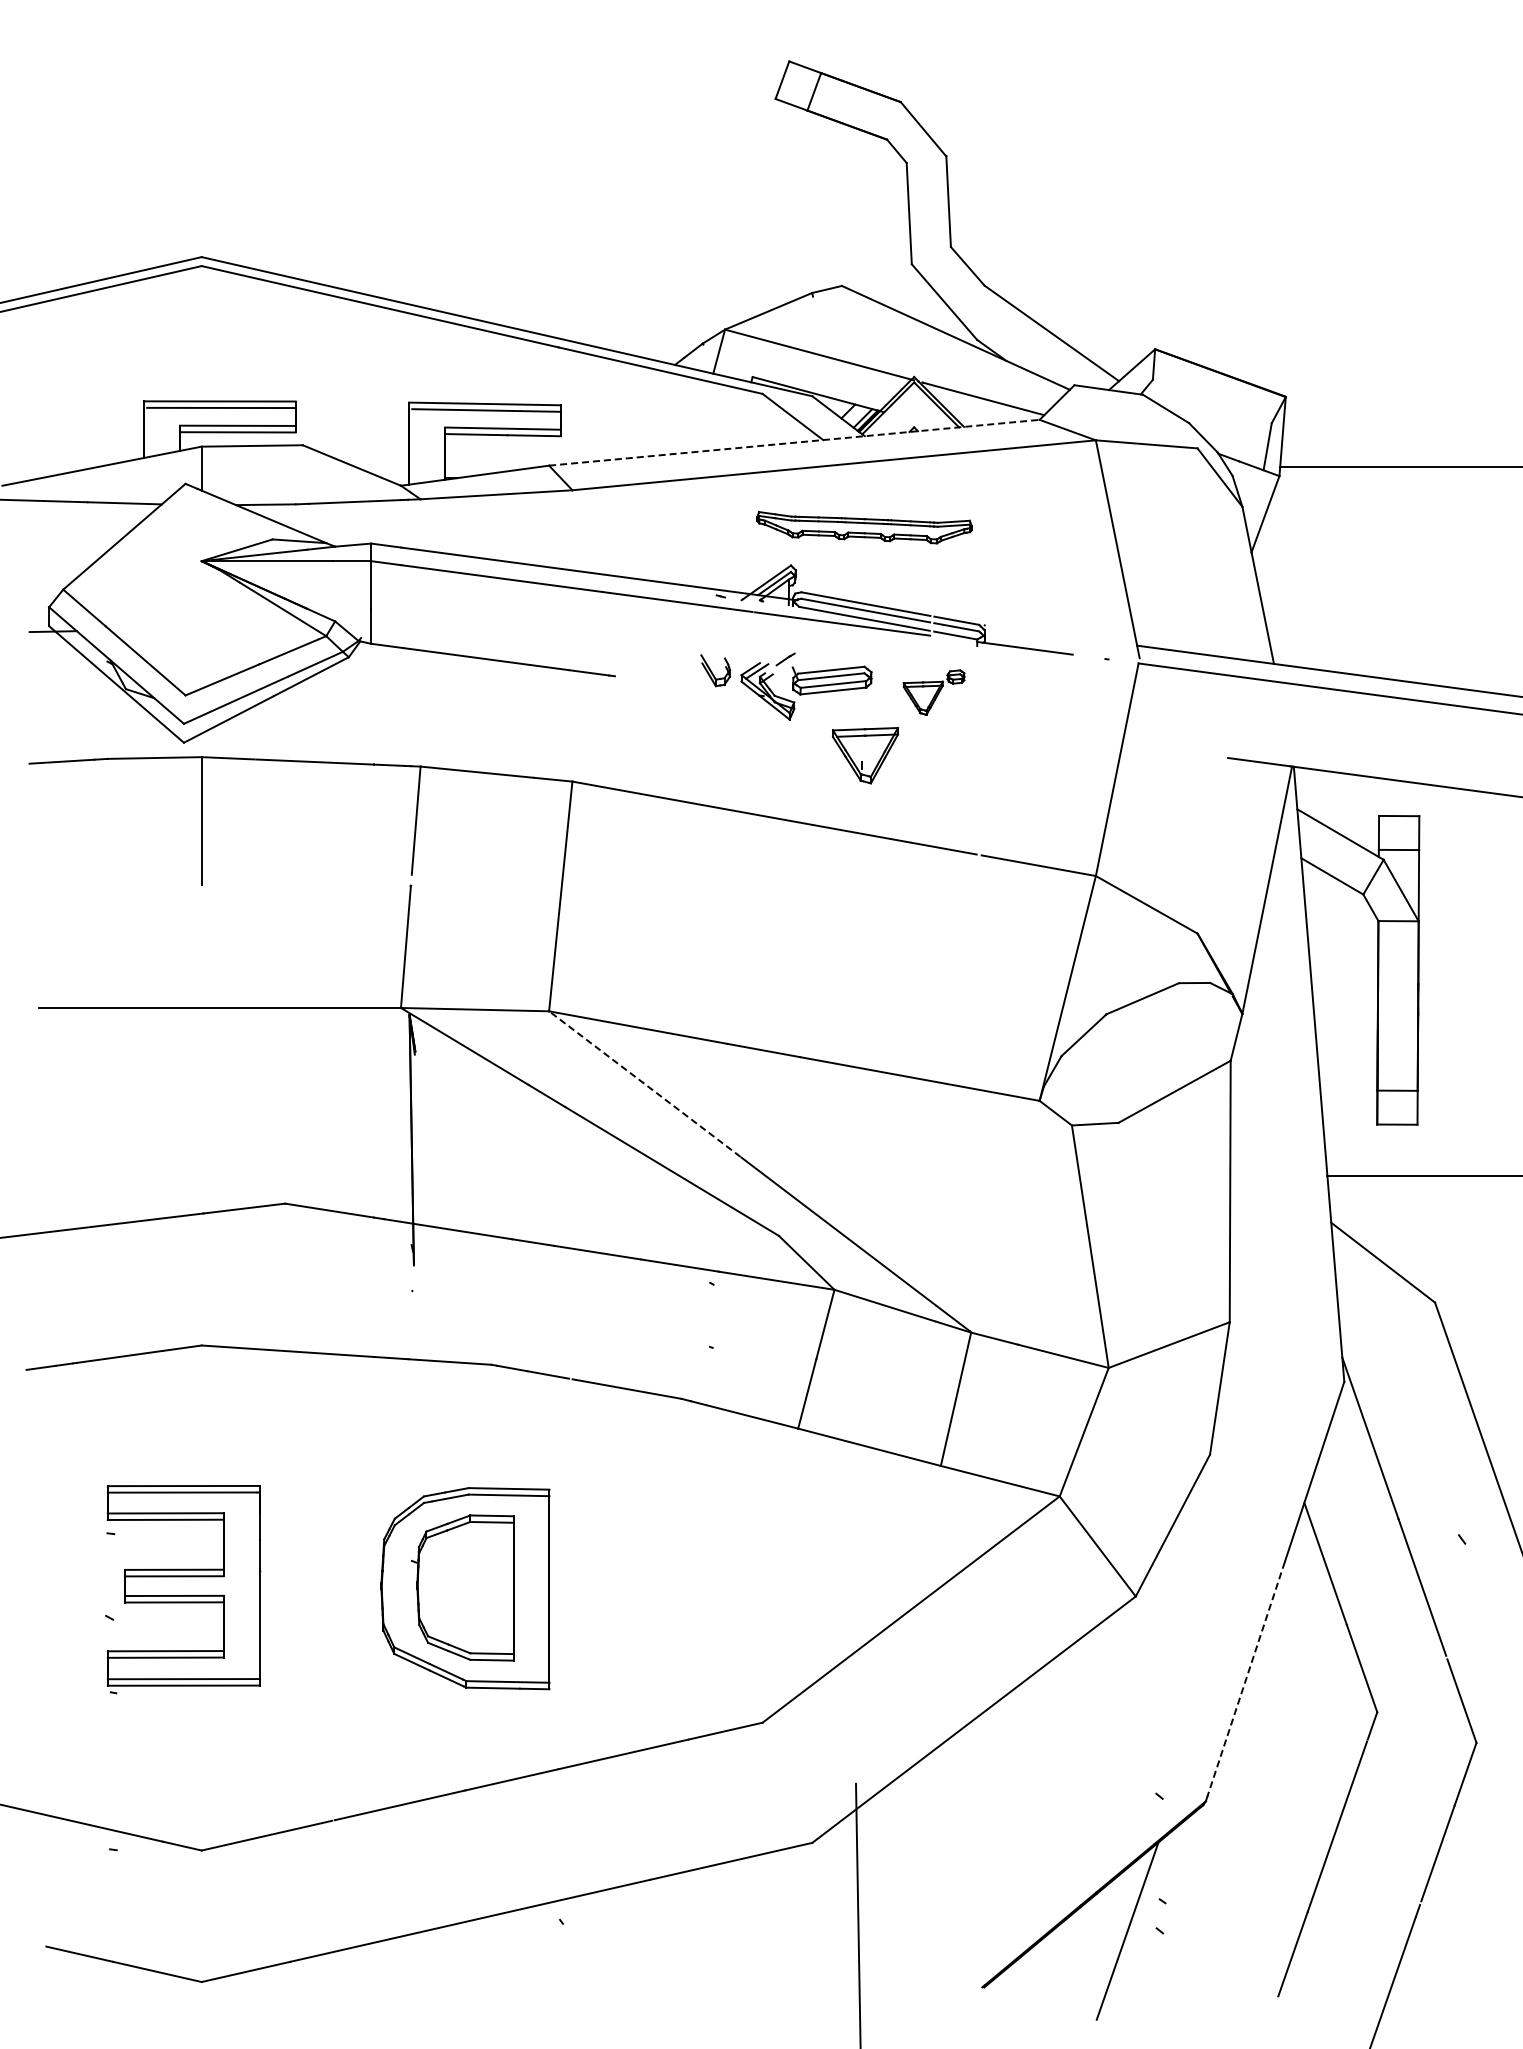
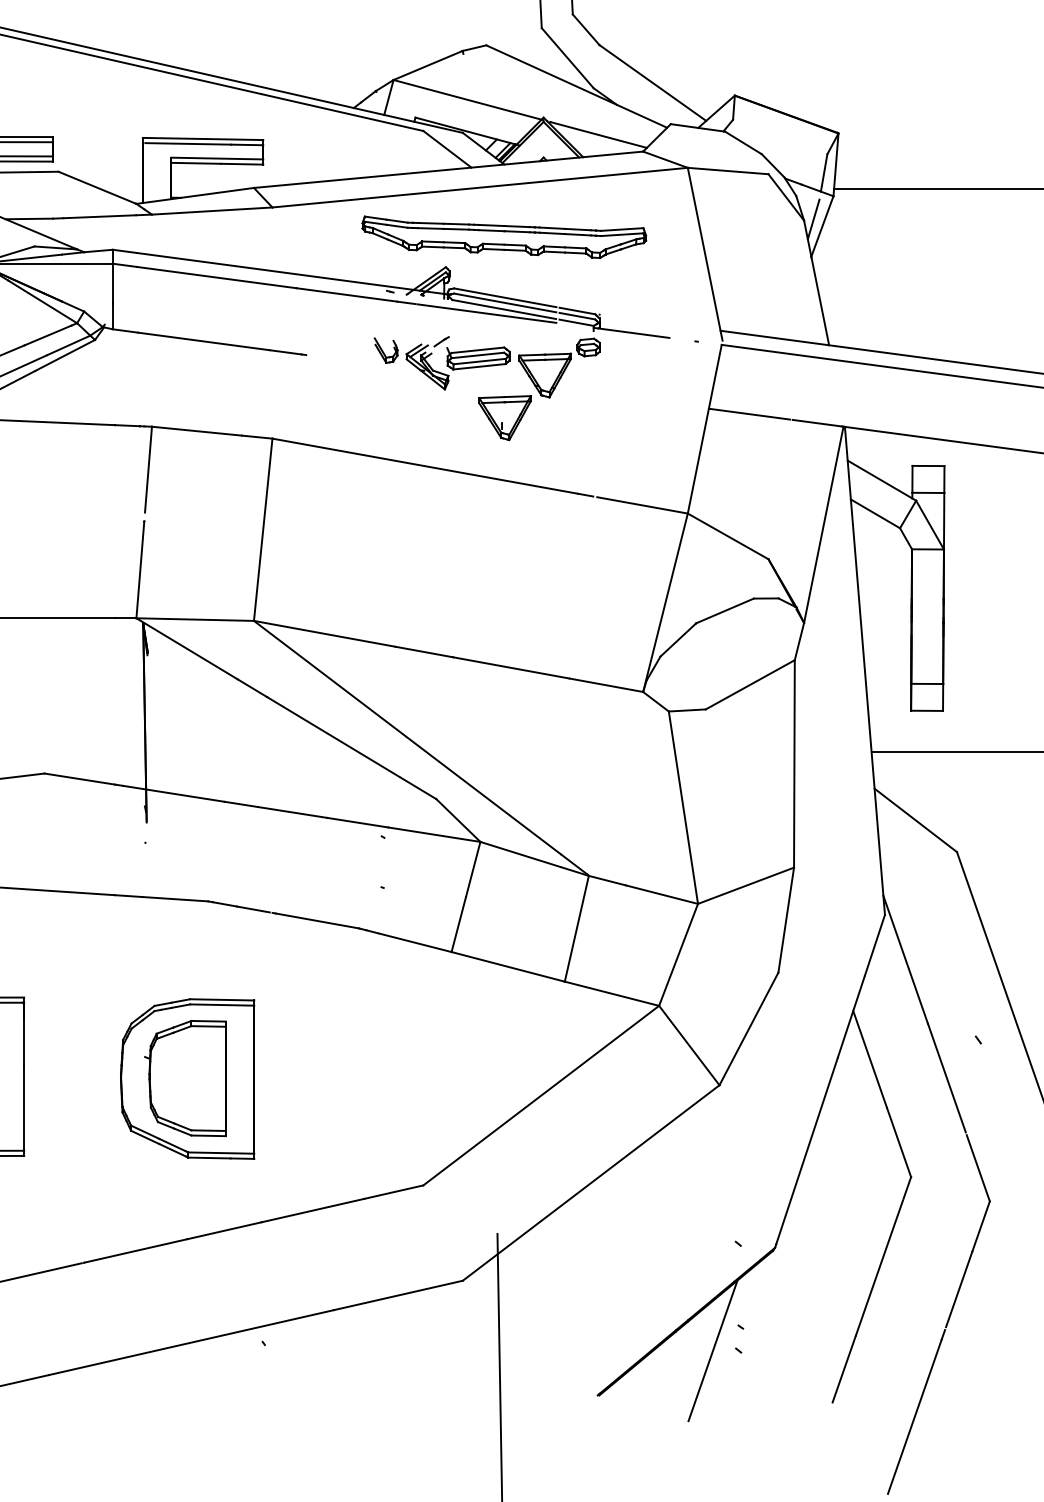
line: (794, 442) -> (448, 169), dashed -> solid
line: (1254, 505) -> (813, 219), added
part: (864, 527) -> (504, 237), size x1.67
part: (933, 692) -> (558, 367), size x1.67
line: (1173, 750) -> (749, 413), added
line: (644, 1083) -> (329, 678), dashed -> solid
line: (1246, 1679) -> (807, 1151), dashed -> solid

